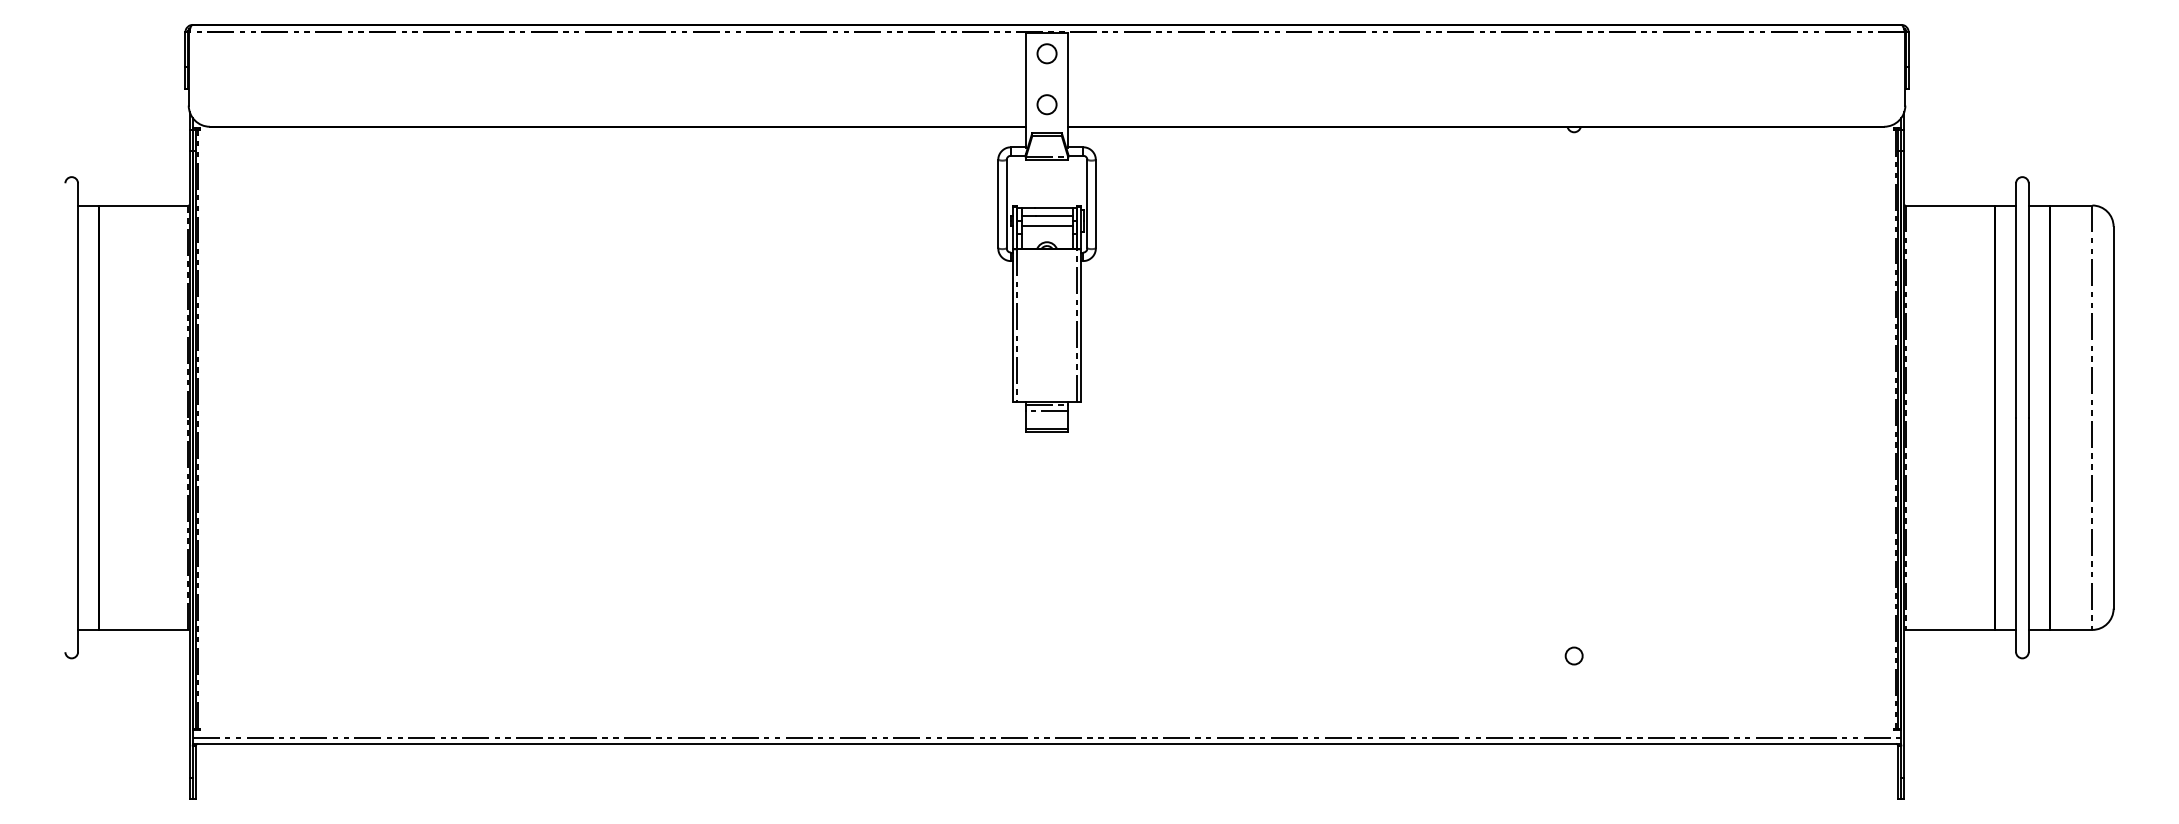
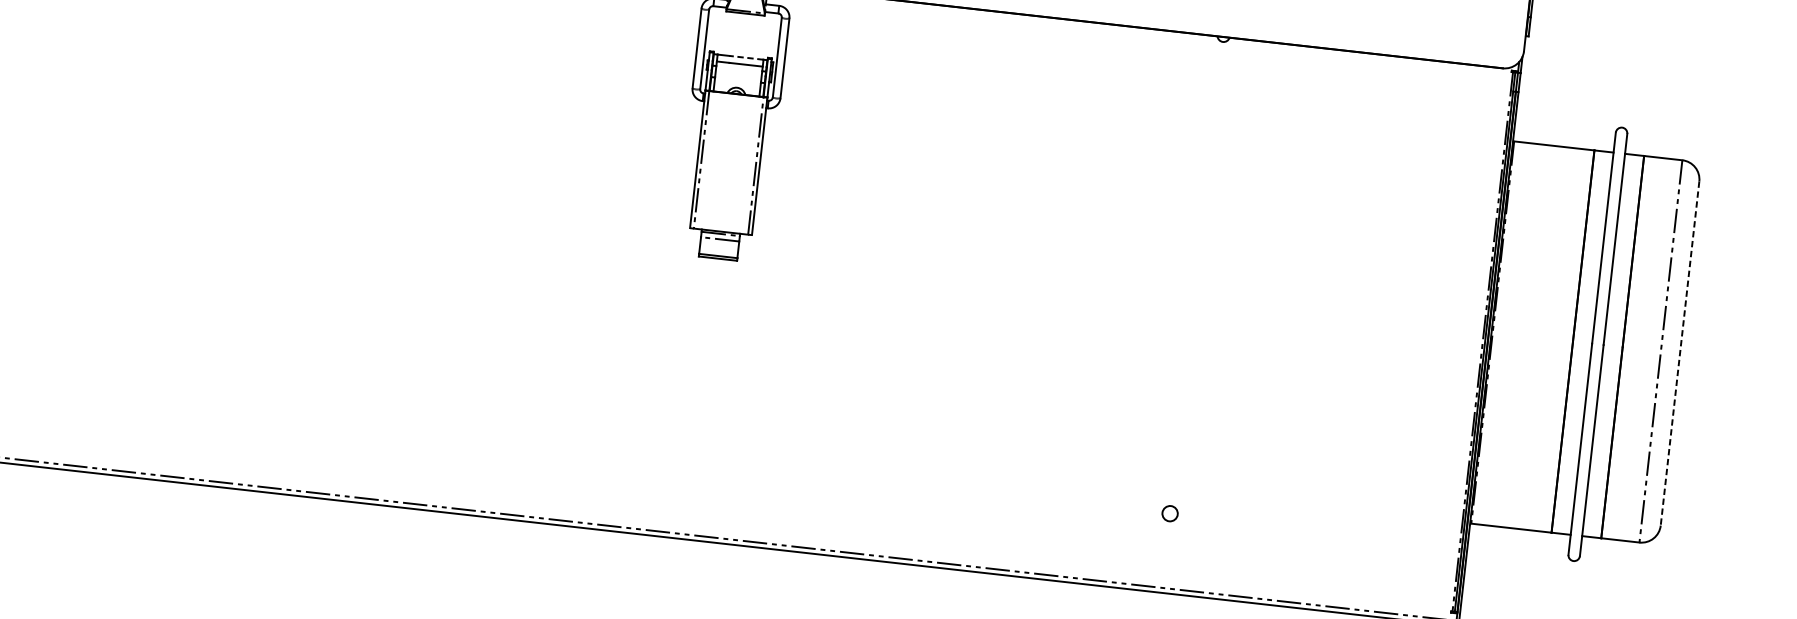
line: (1053, 208) -> (746, 58), solid -> dashed
line: (1046, 226) -> (738, 73), removed
line: (2113, 417) -> (1679, 353), solid -> dashed

